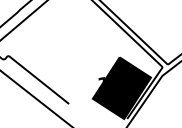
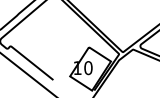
fill: (121, 87) -> (90, 68), removed

